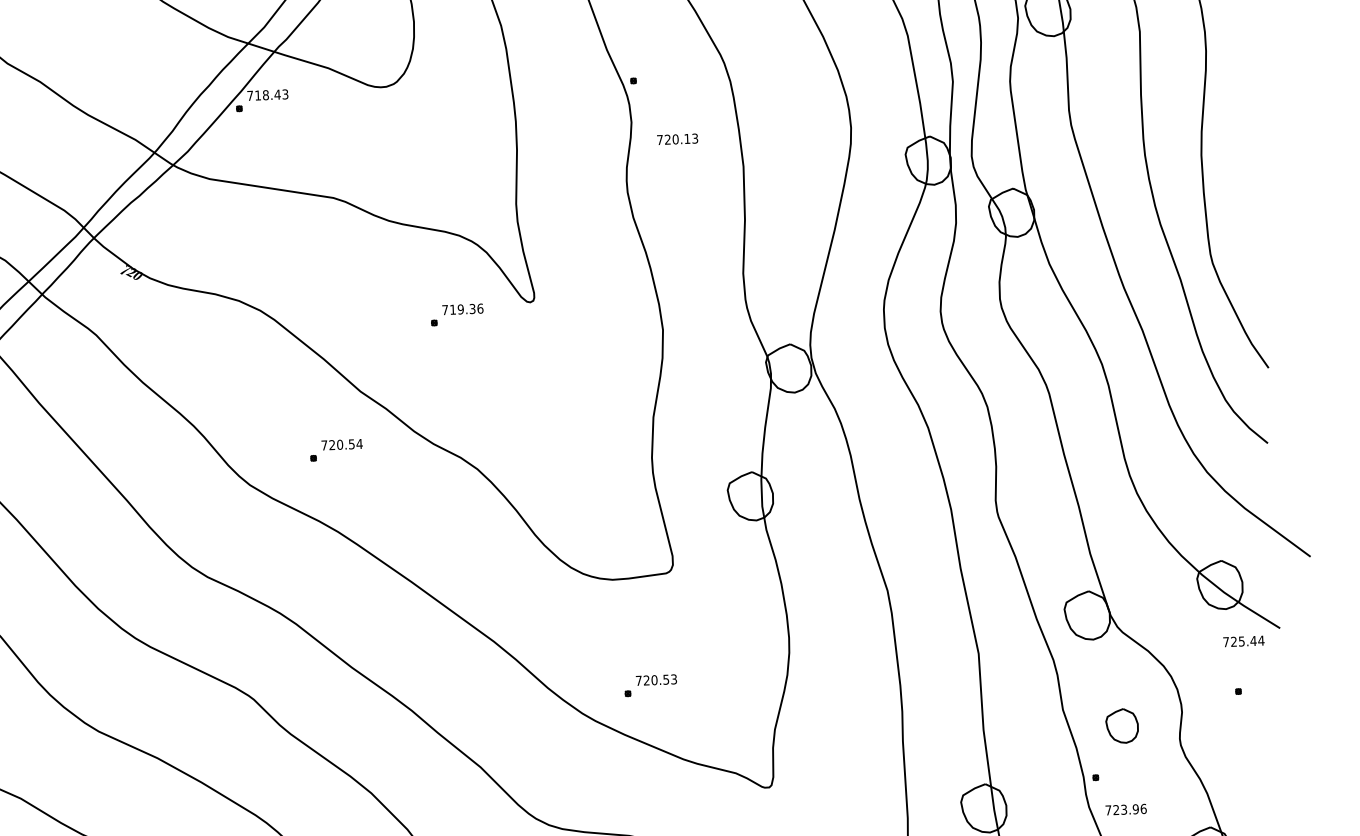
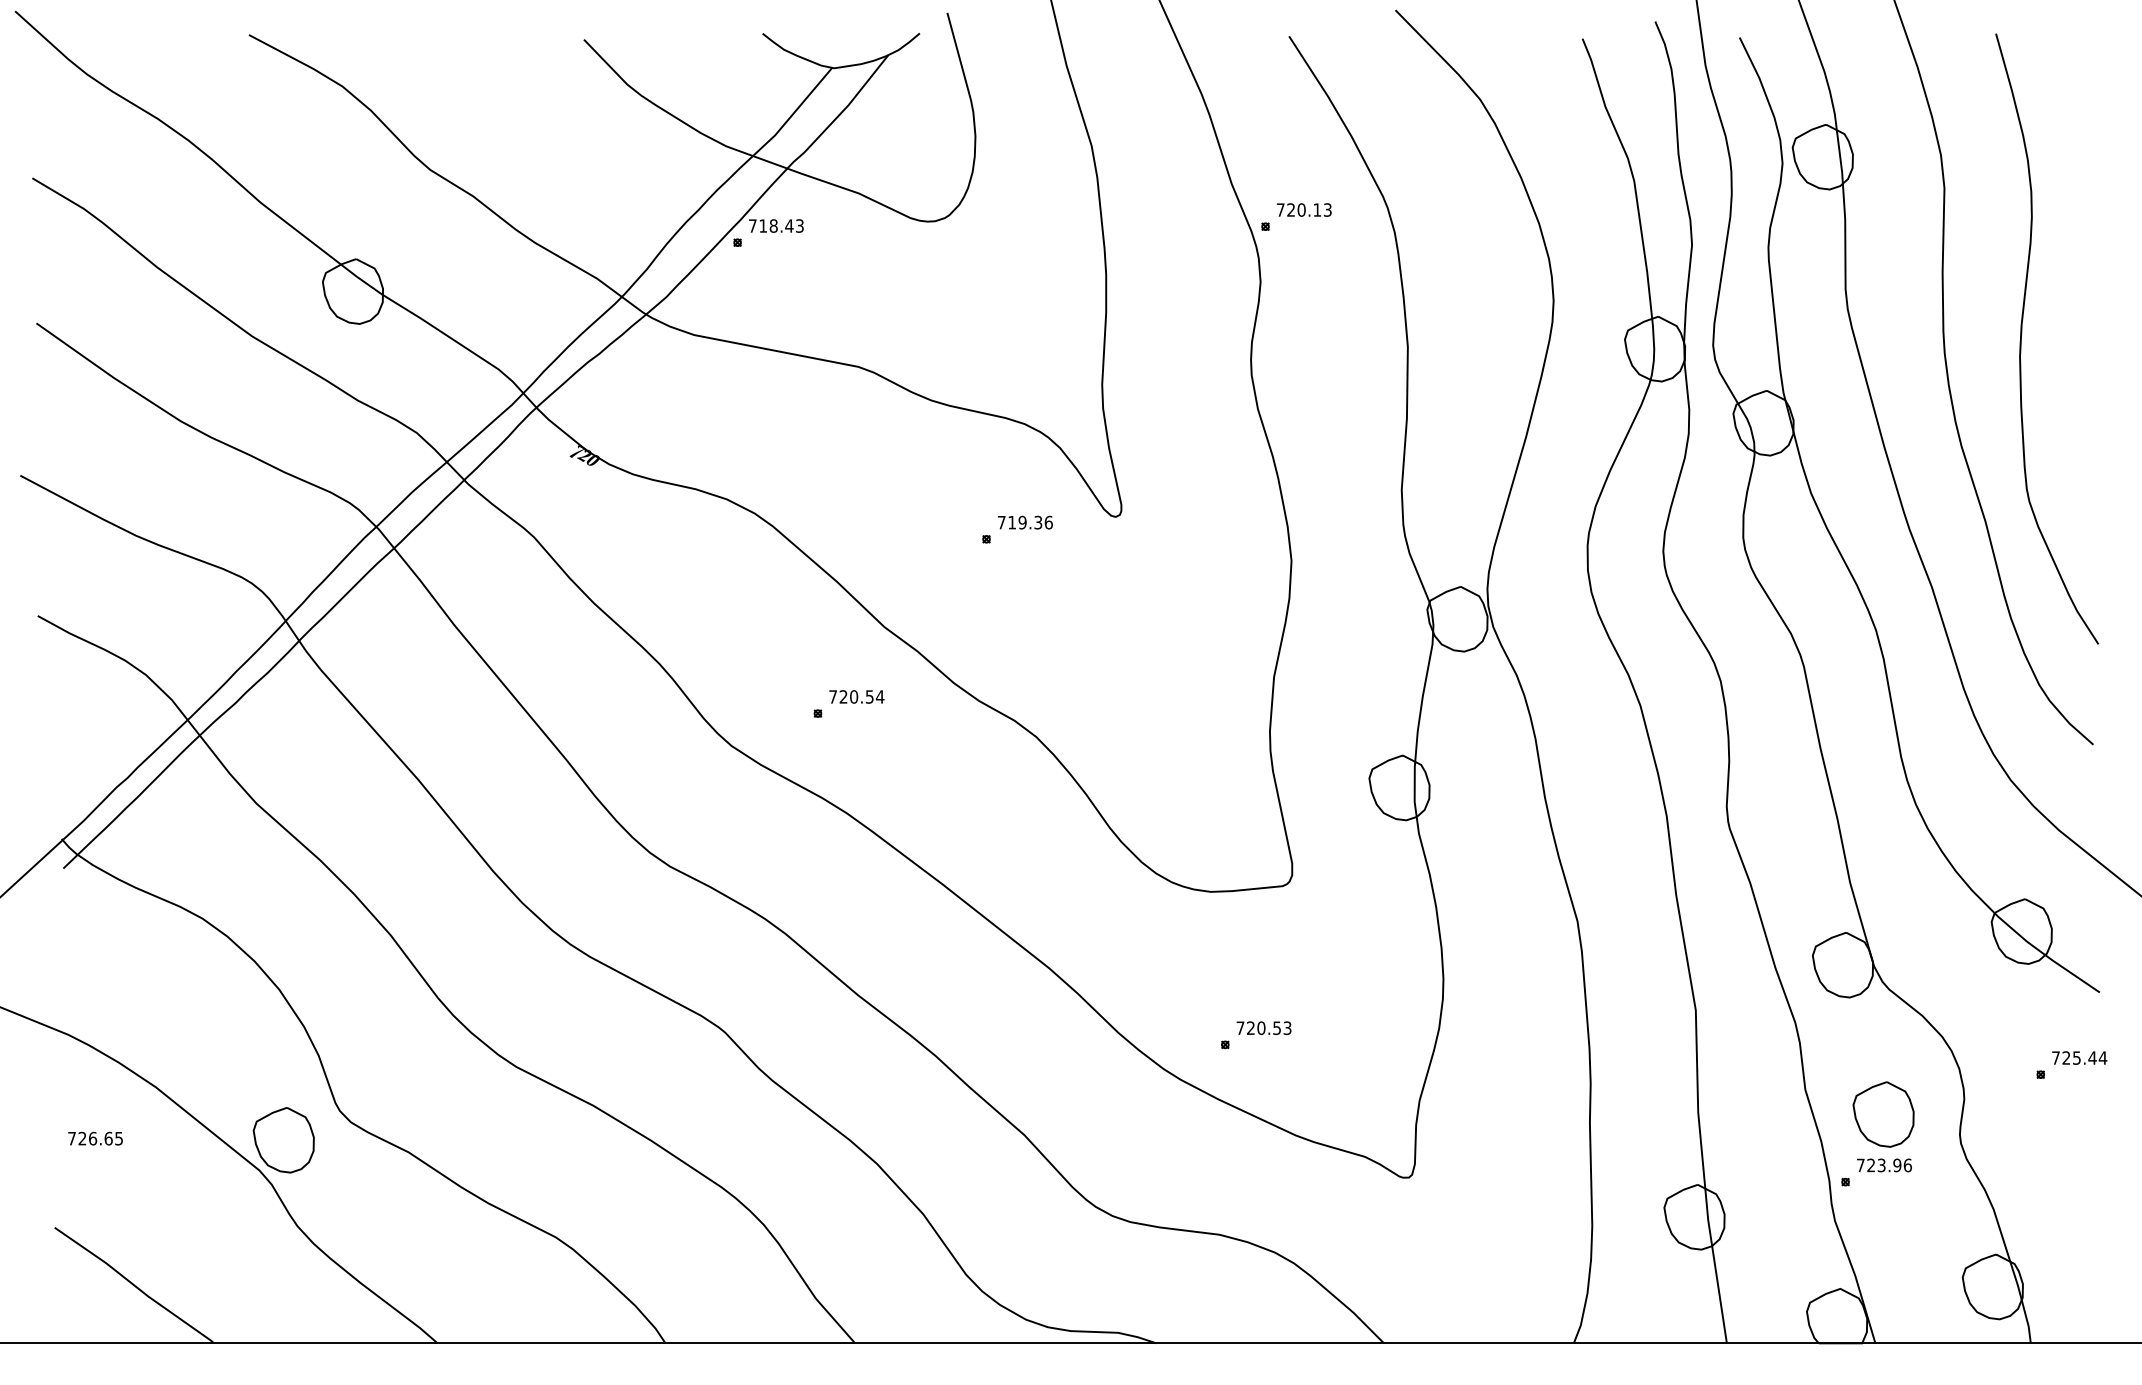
text: (677, 138) -> (1304, 209), moved
text: (1243, 641) -> (2079, 1057), moved
part: (1122, 726) -> (1883, 1114), size x1.43
text: (1126, 809) -> (1884, 1165), moved

